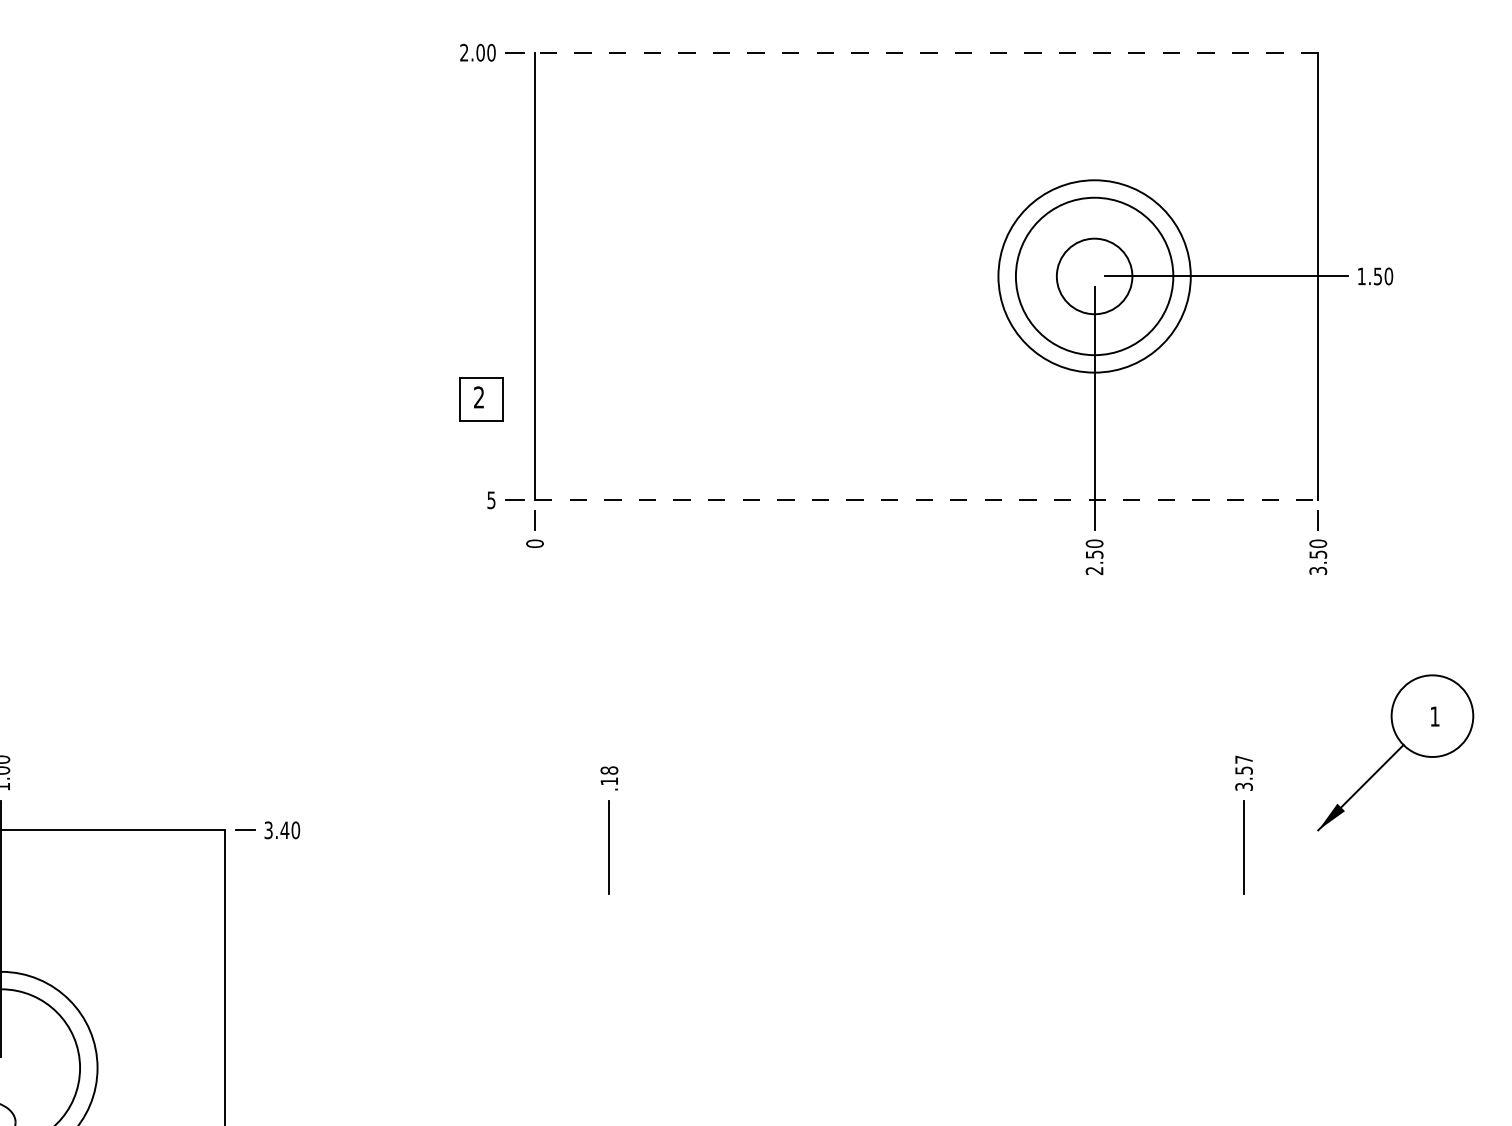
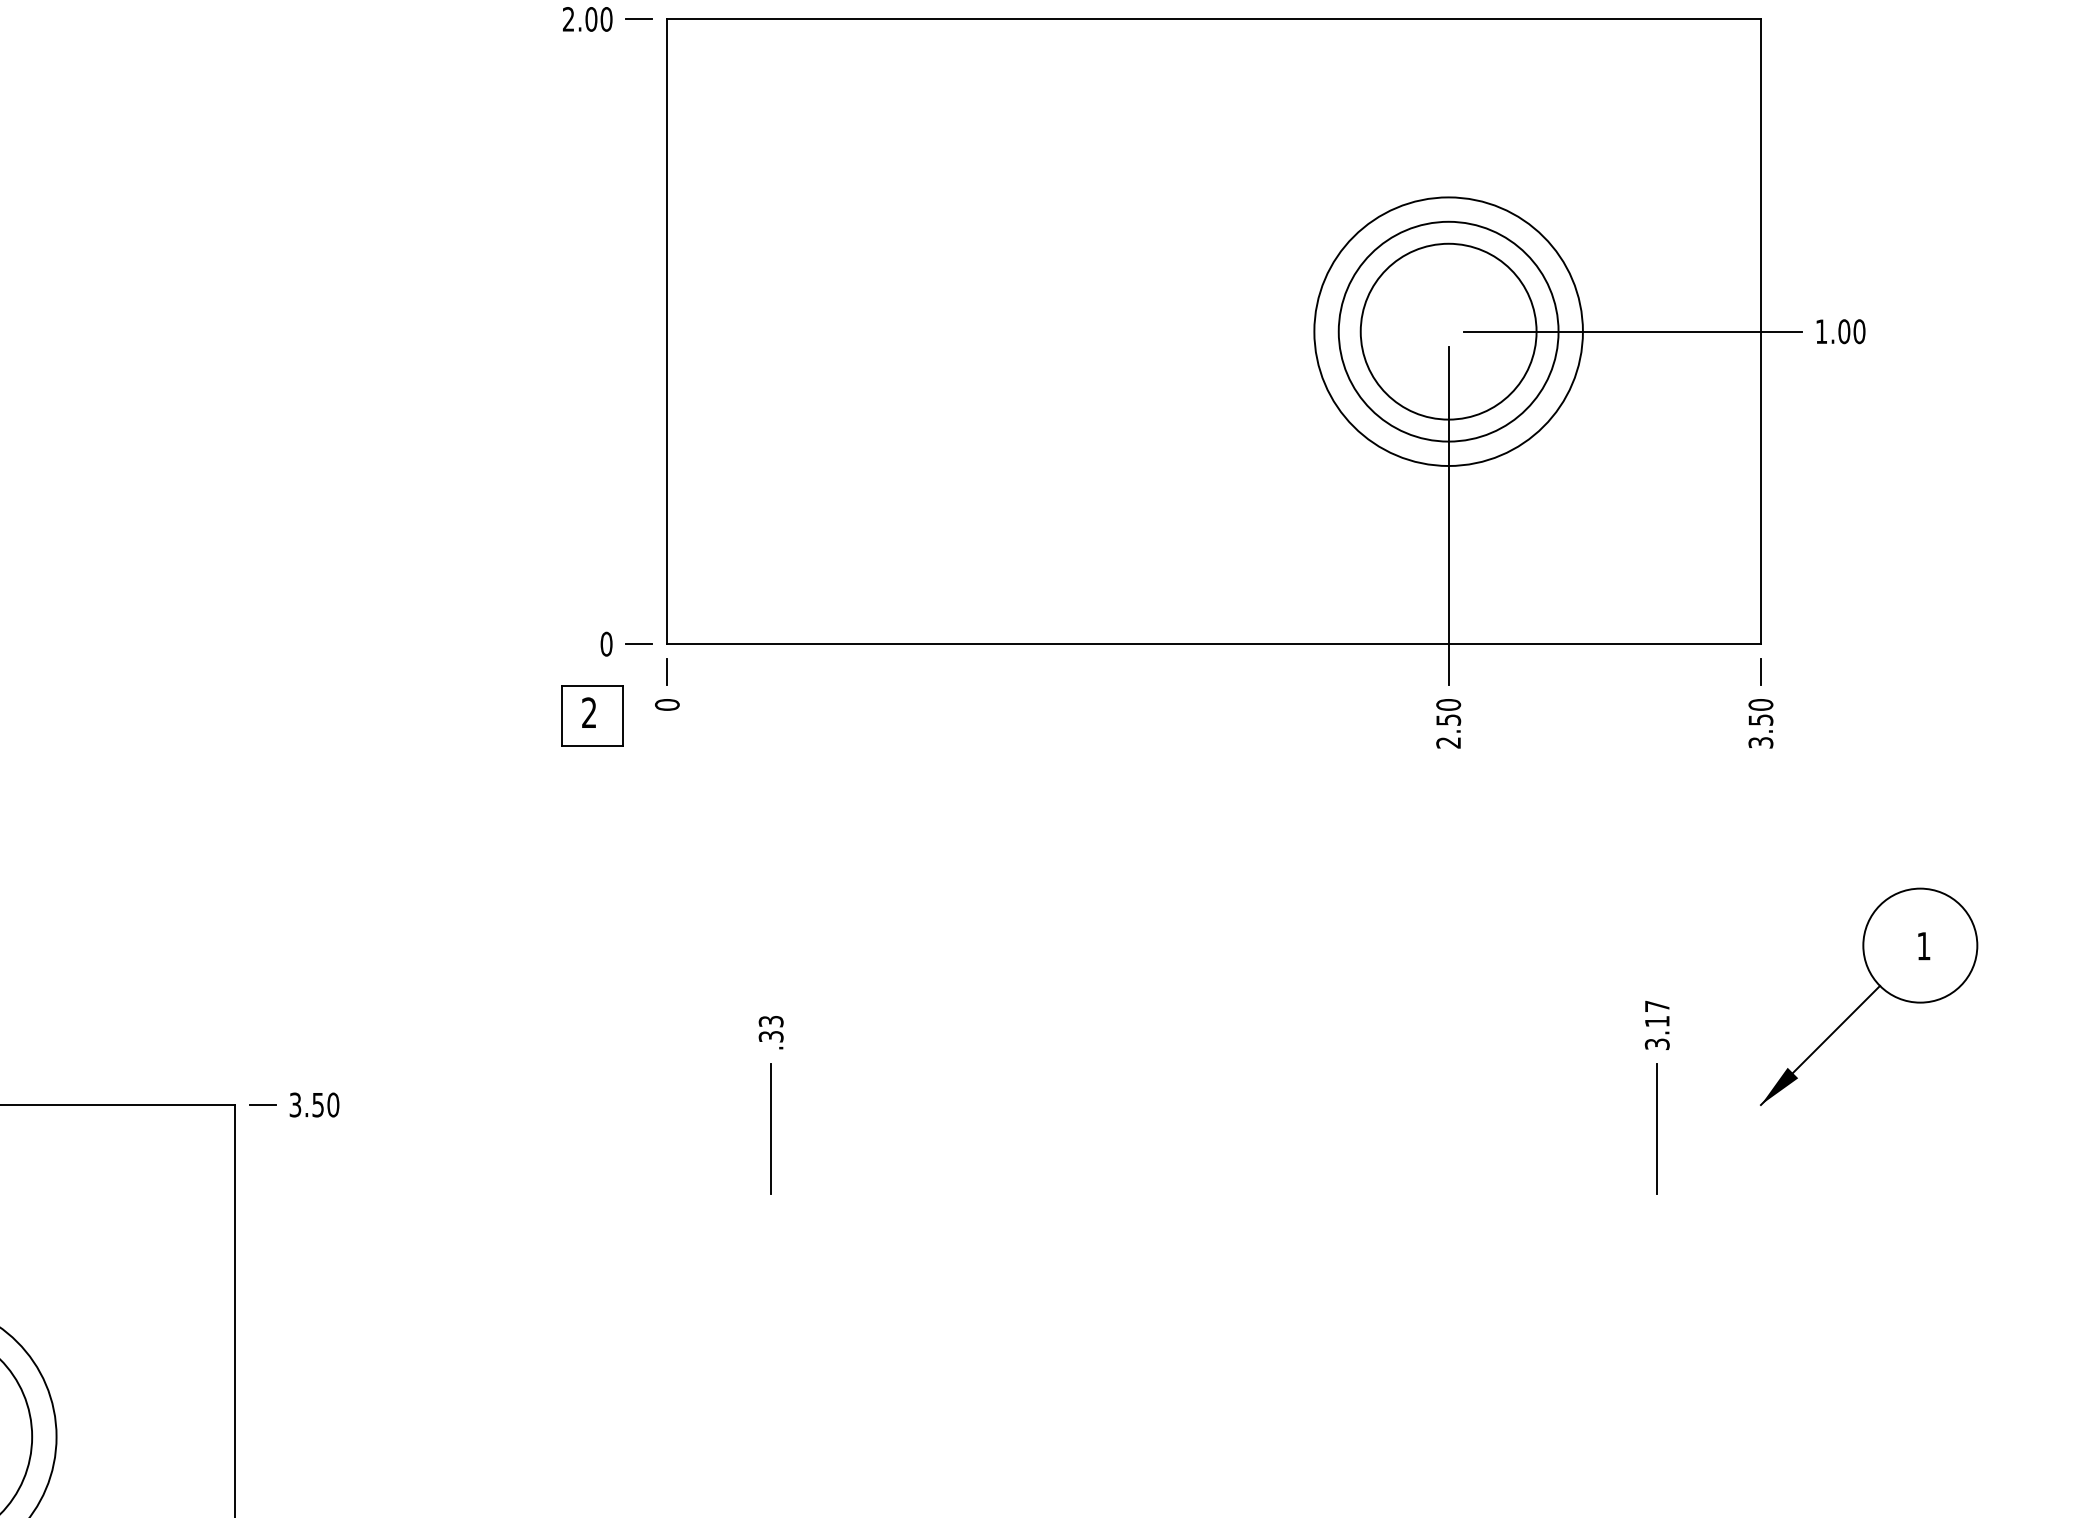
line: (926, 52) -> (1213, 19), dashed -> solid
circle: (1094, 276) -> (1448, 331), size x1.67
text: (1377, 276) -> (1843, 331), 1.50 -> 1.00
part: (481, 399) -> (592, 715), moved
text: (491, 500) -> (606, 644), 5 -> 0
line: (926, 500) -> (1213, 644), dashed -> solid
text: (1243, 770) -> (1656, 1021), 3.57 -> 3.17
text: (609, 775) -> (771, 1028), .18 -> .33
text: (284, 830) -> (317, 1105), 3.40 -> 3.50

